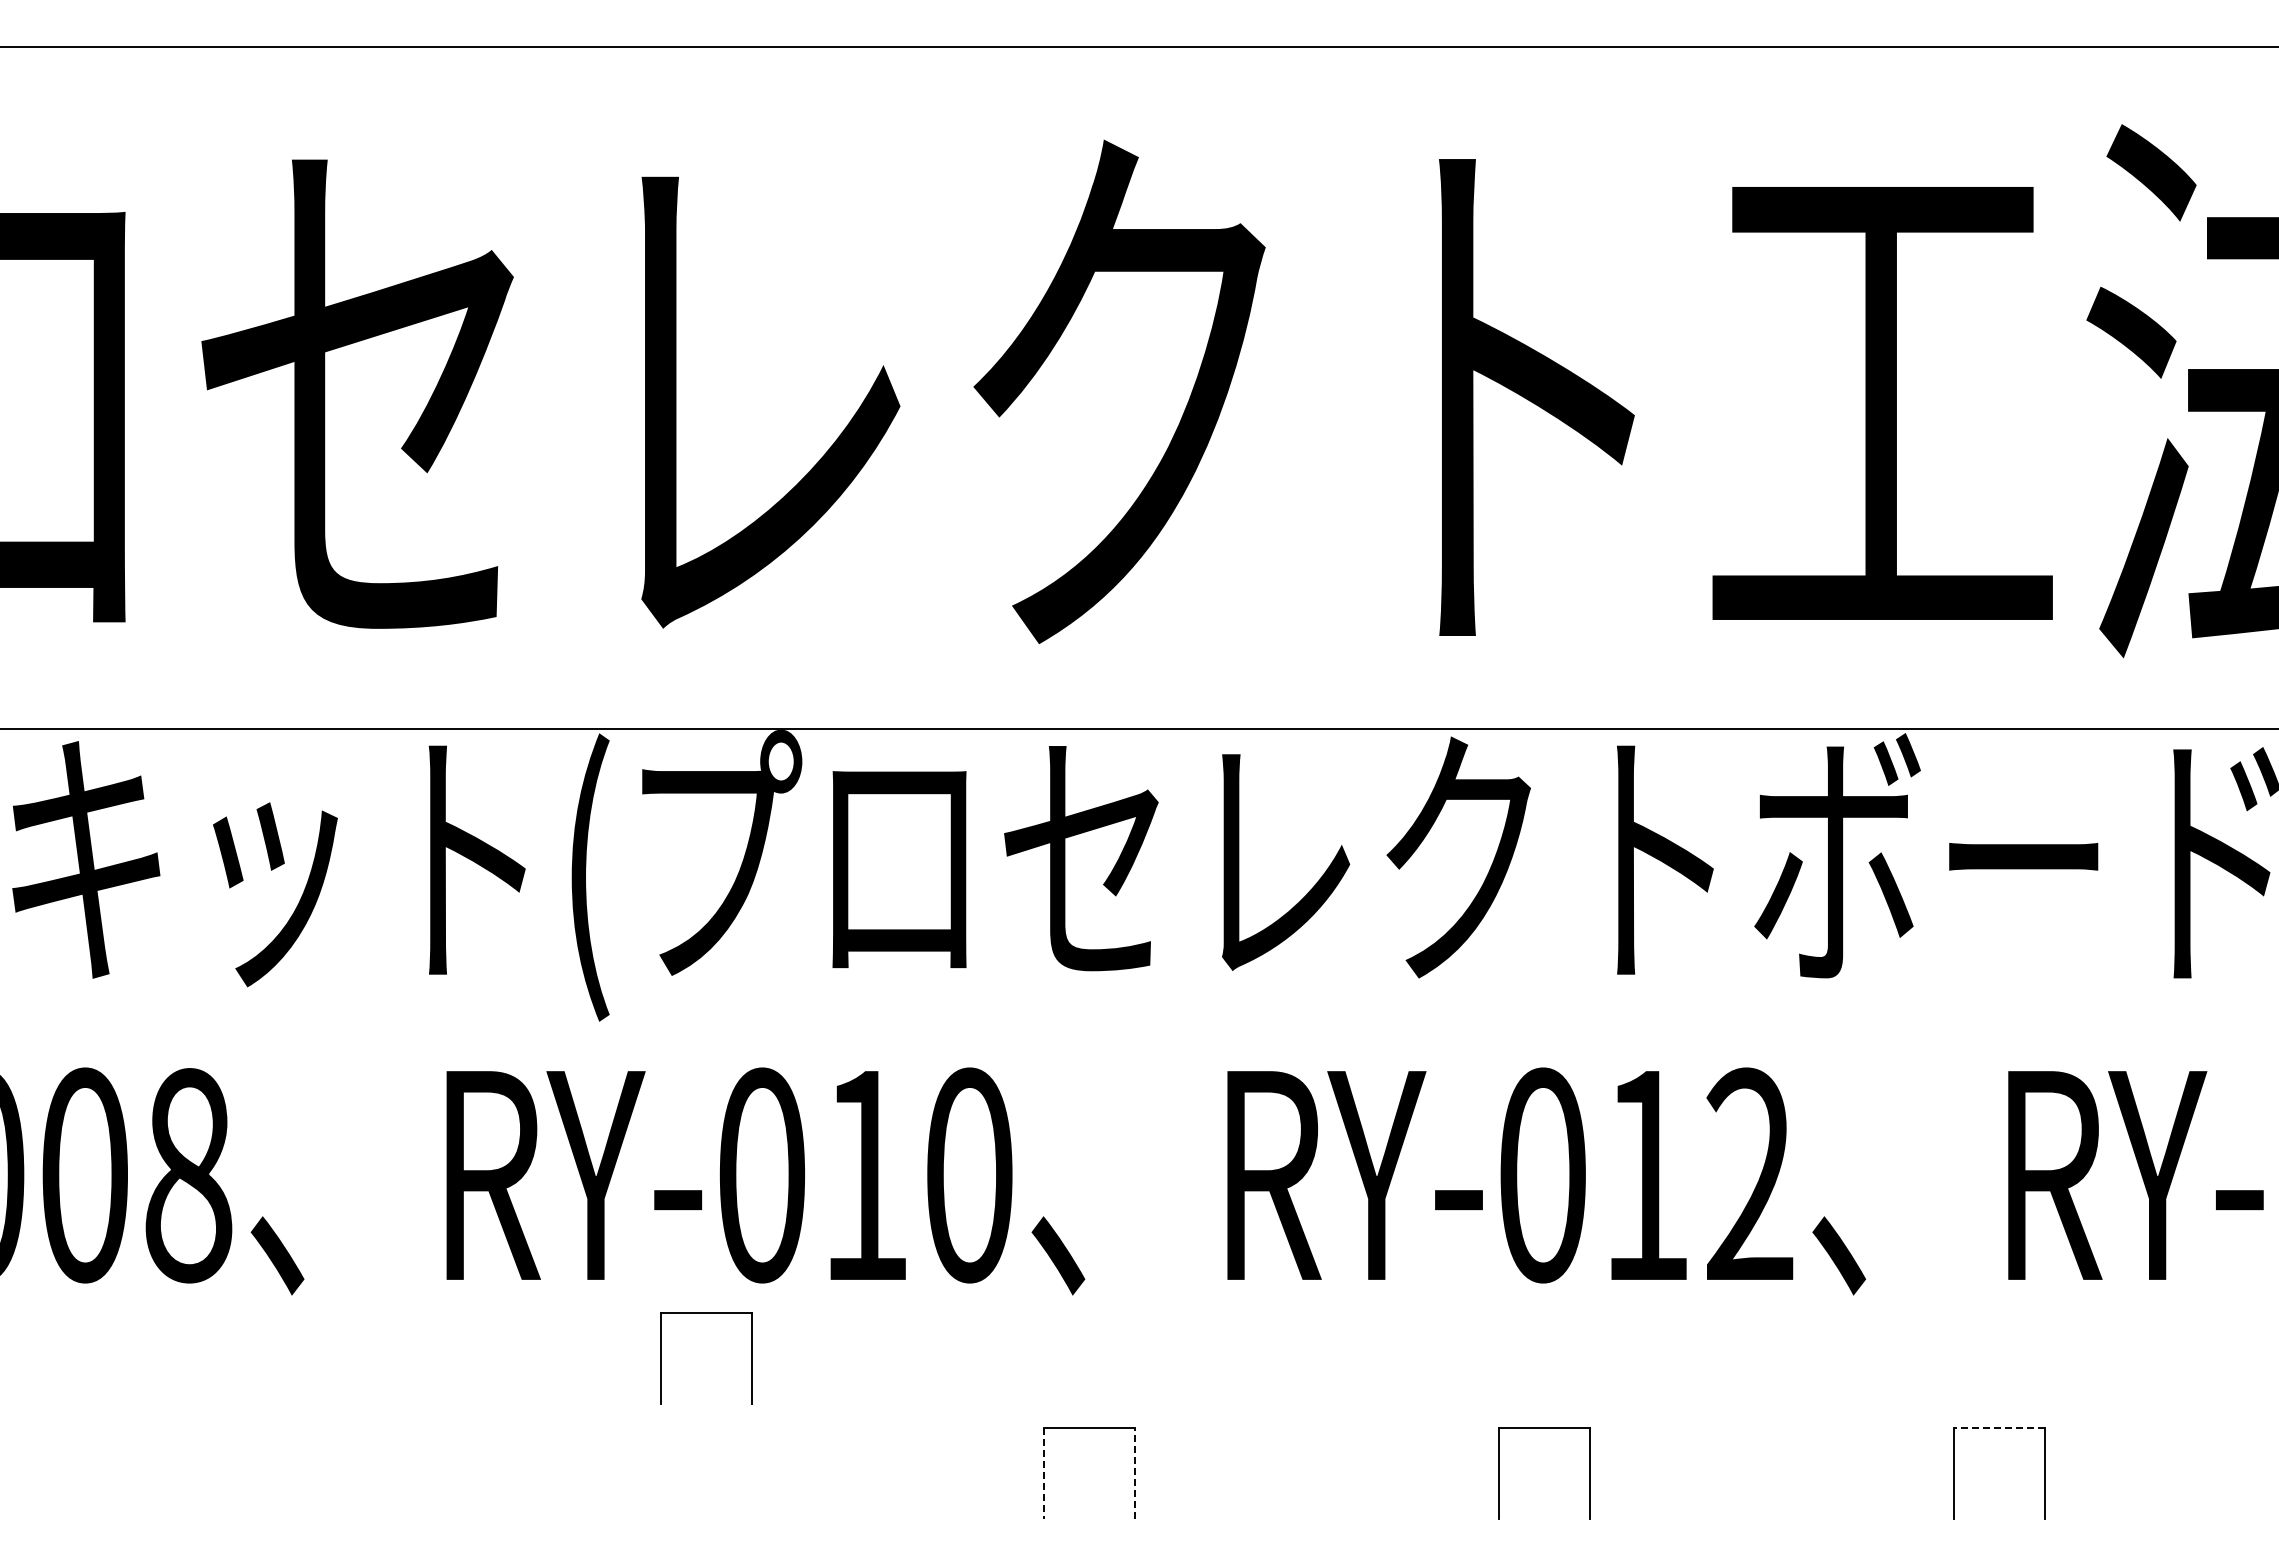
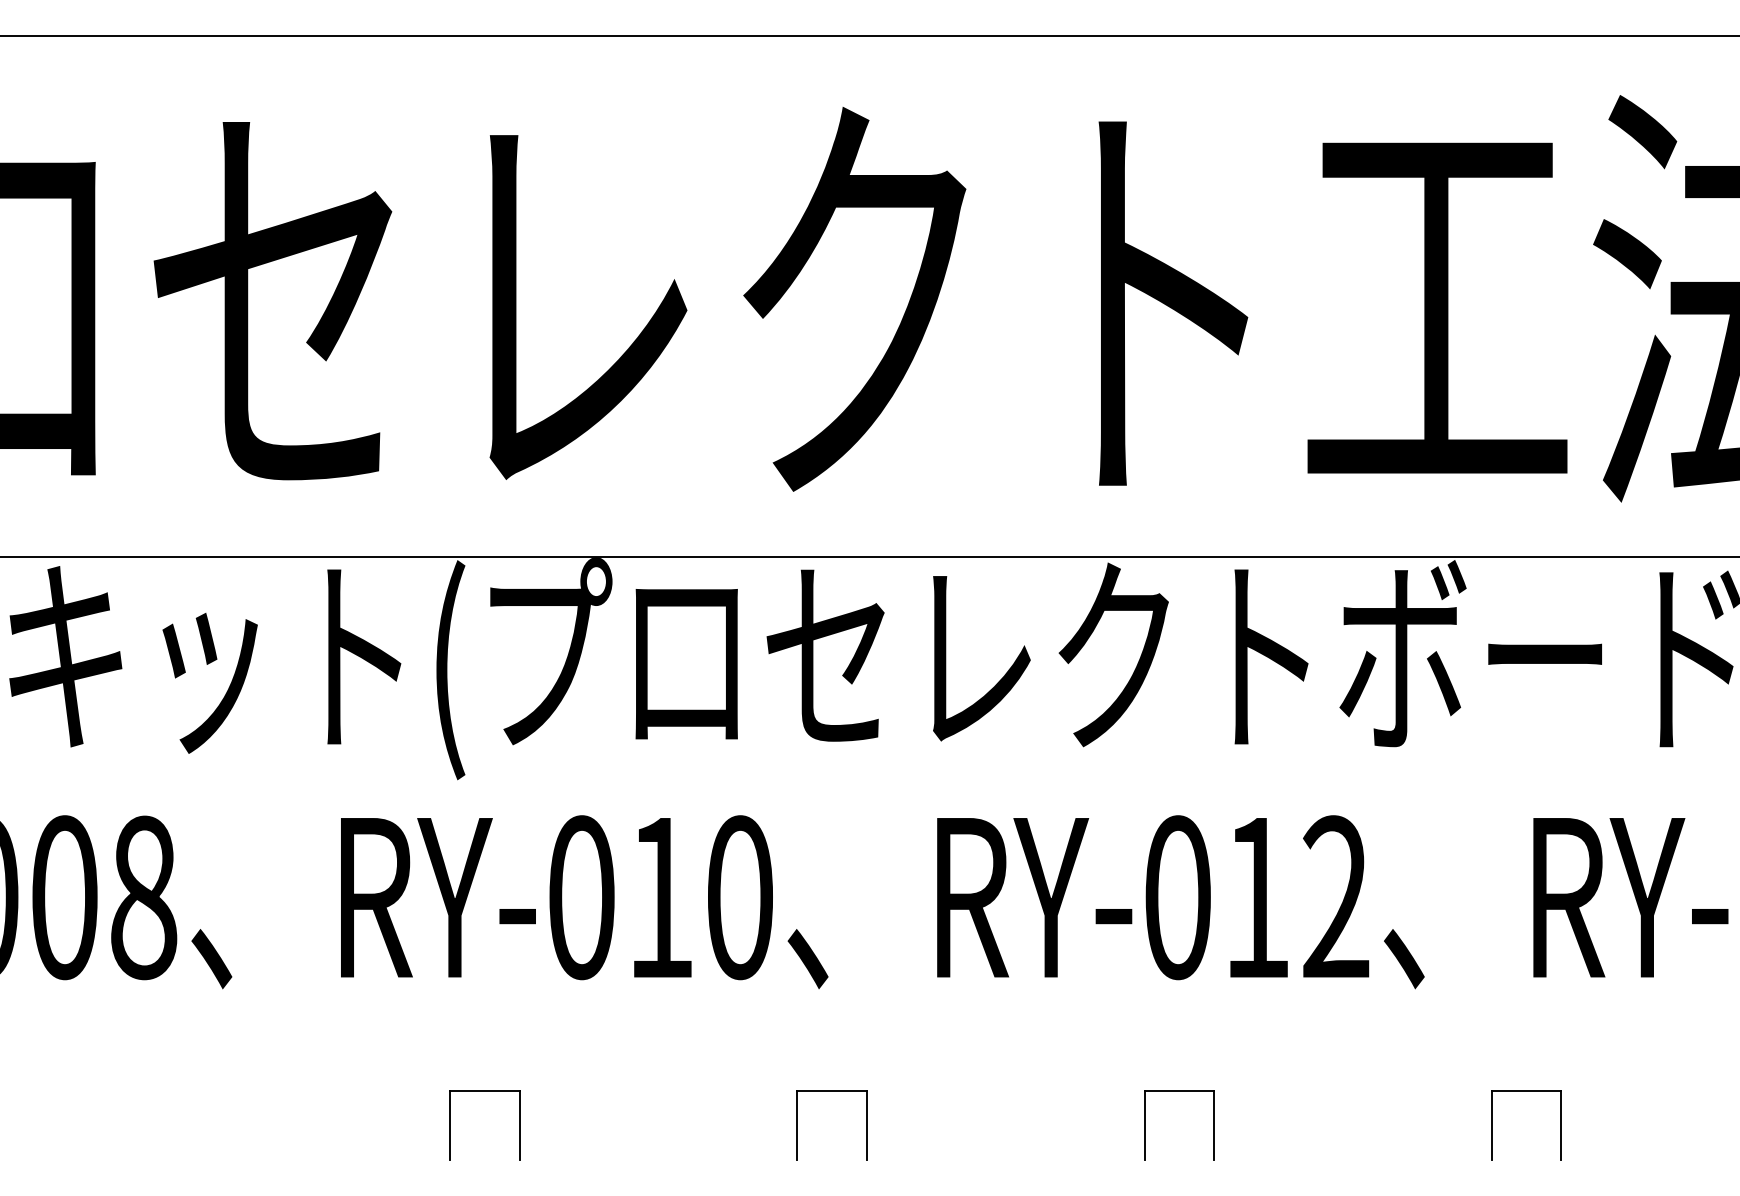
part: (706, 1313) -> (485, 1090), moved
line: (1998, 1428) -> (1525, 1090), dashed -> solid
line: (1135, 1473) -> (866, 1125), dashed -> solid
line: (1044, 1474) -> (797, 1126), dashed -> solid

